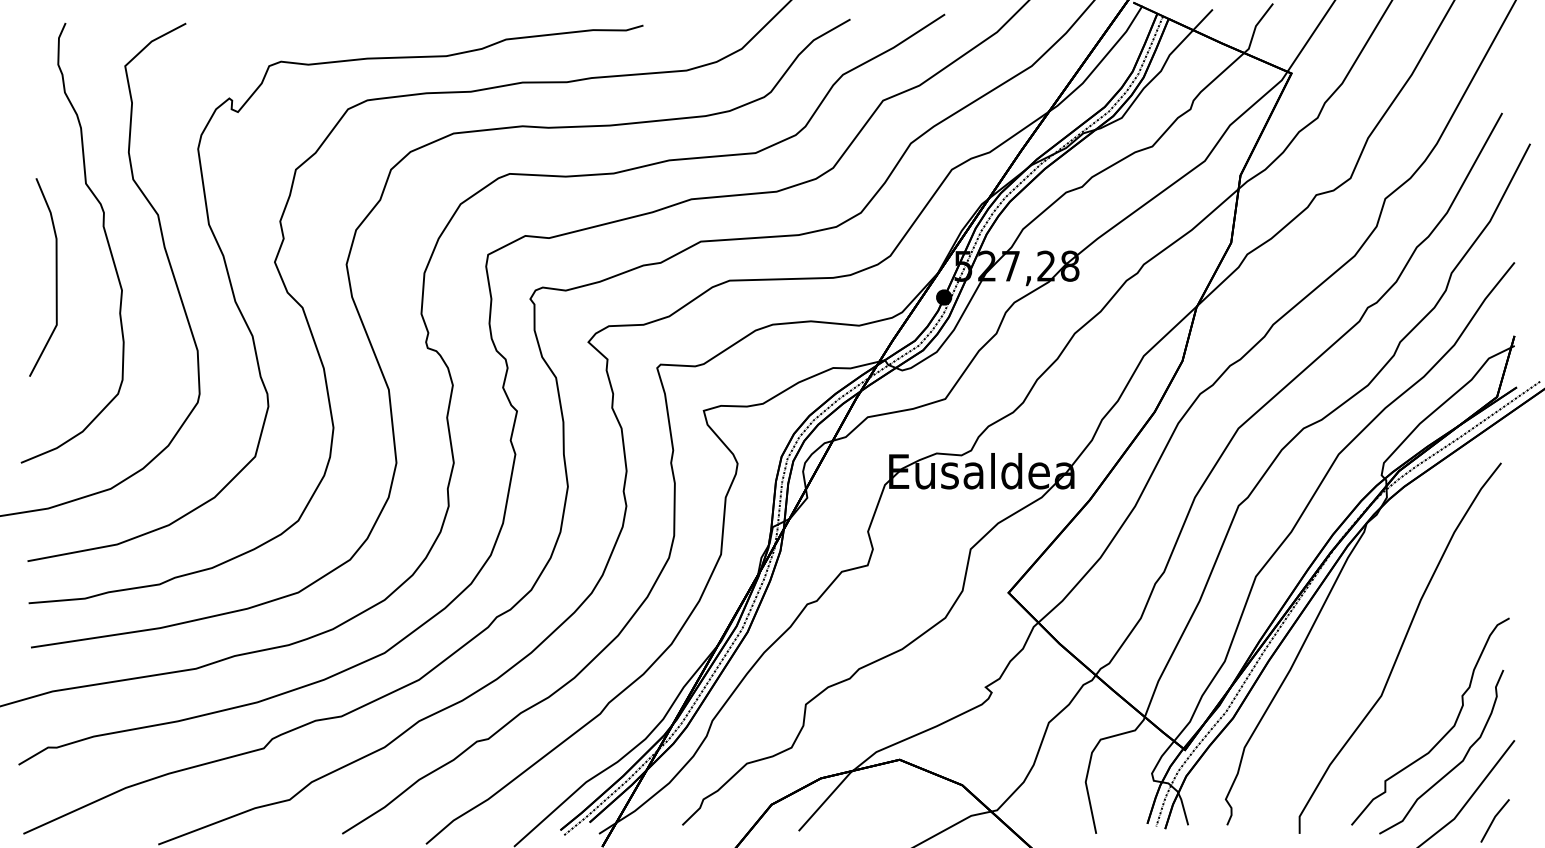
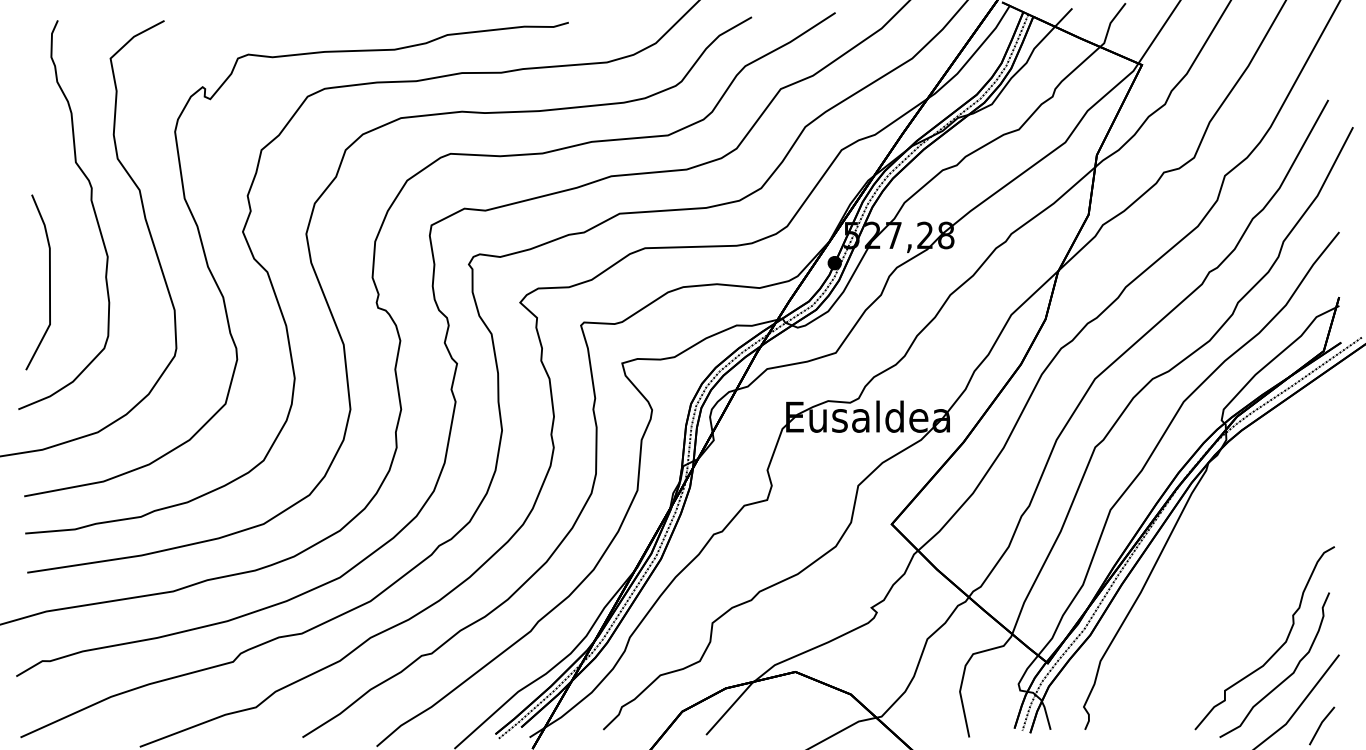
part: (56, 277) -> (49, 282), moved
curve: (1399, 648) -> (1237, 573), removed

